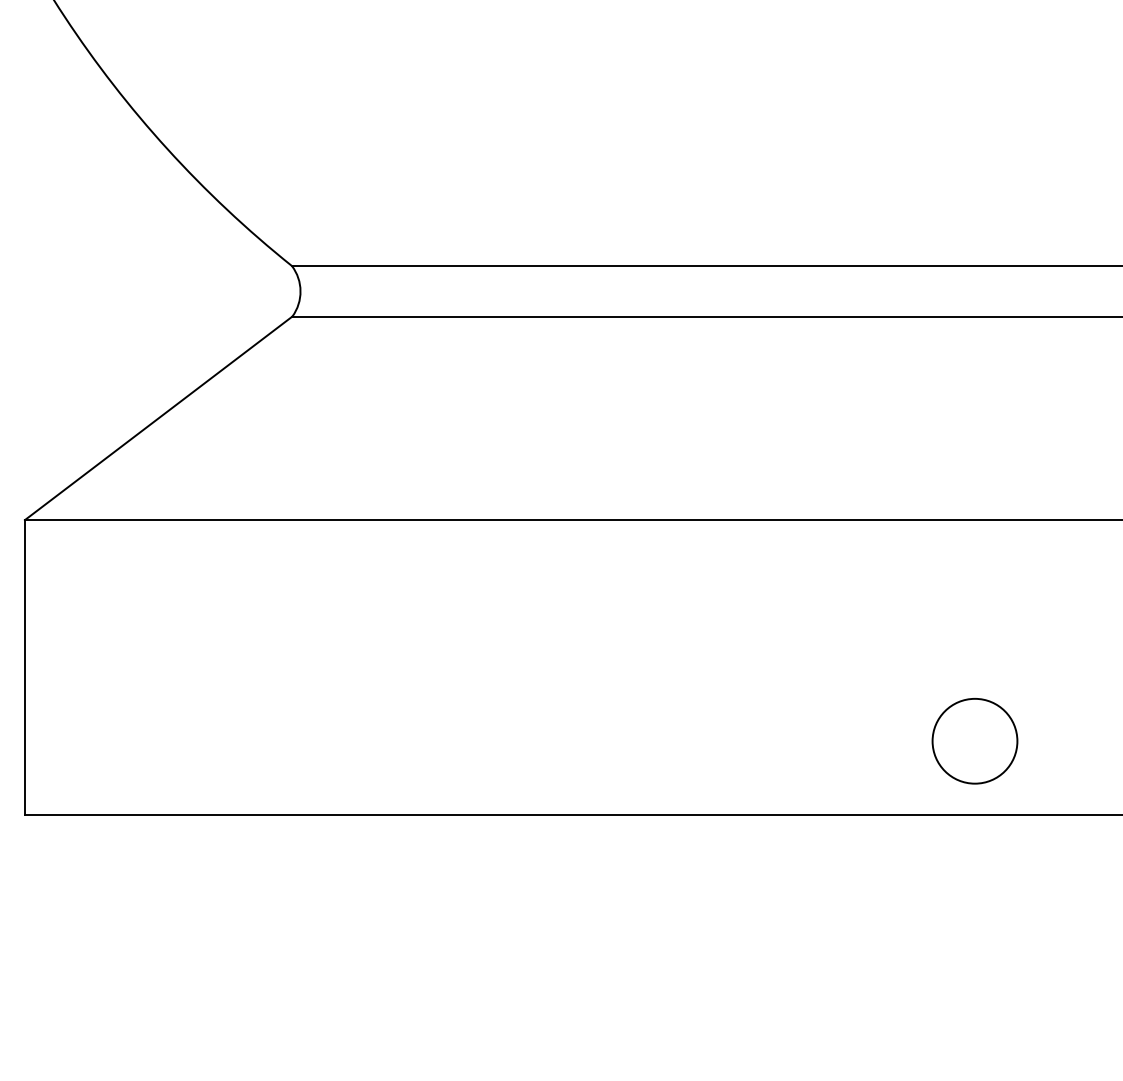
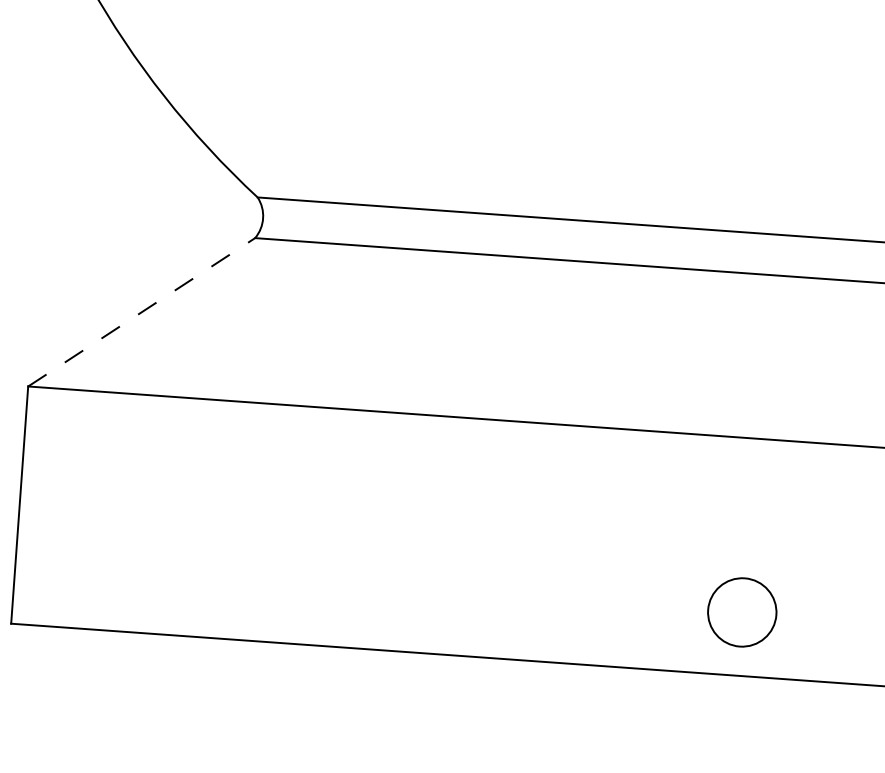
line: (159, 418) -> (142, 312), solid -> dashed
circle: (974, 741) -> (741, 612), moved

